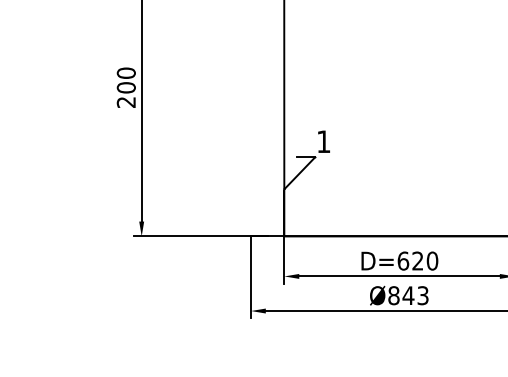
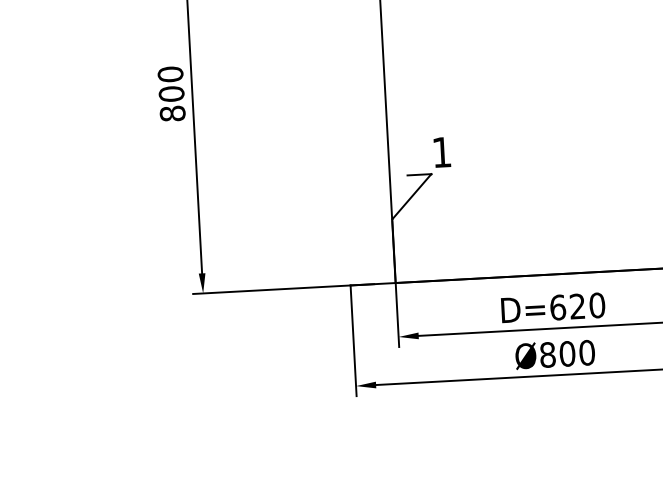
text: (125, 102) -> (171, 113), 200 -> 800
text: (415, 295) -> (576, 353), Ø843 -> Ø800

